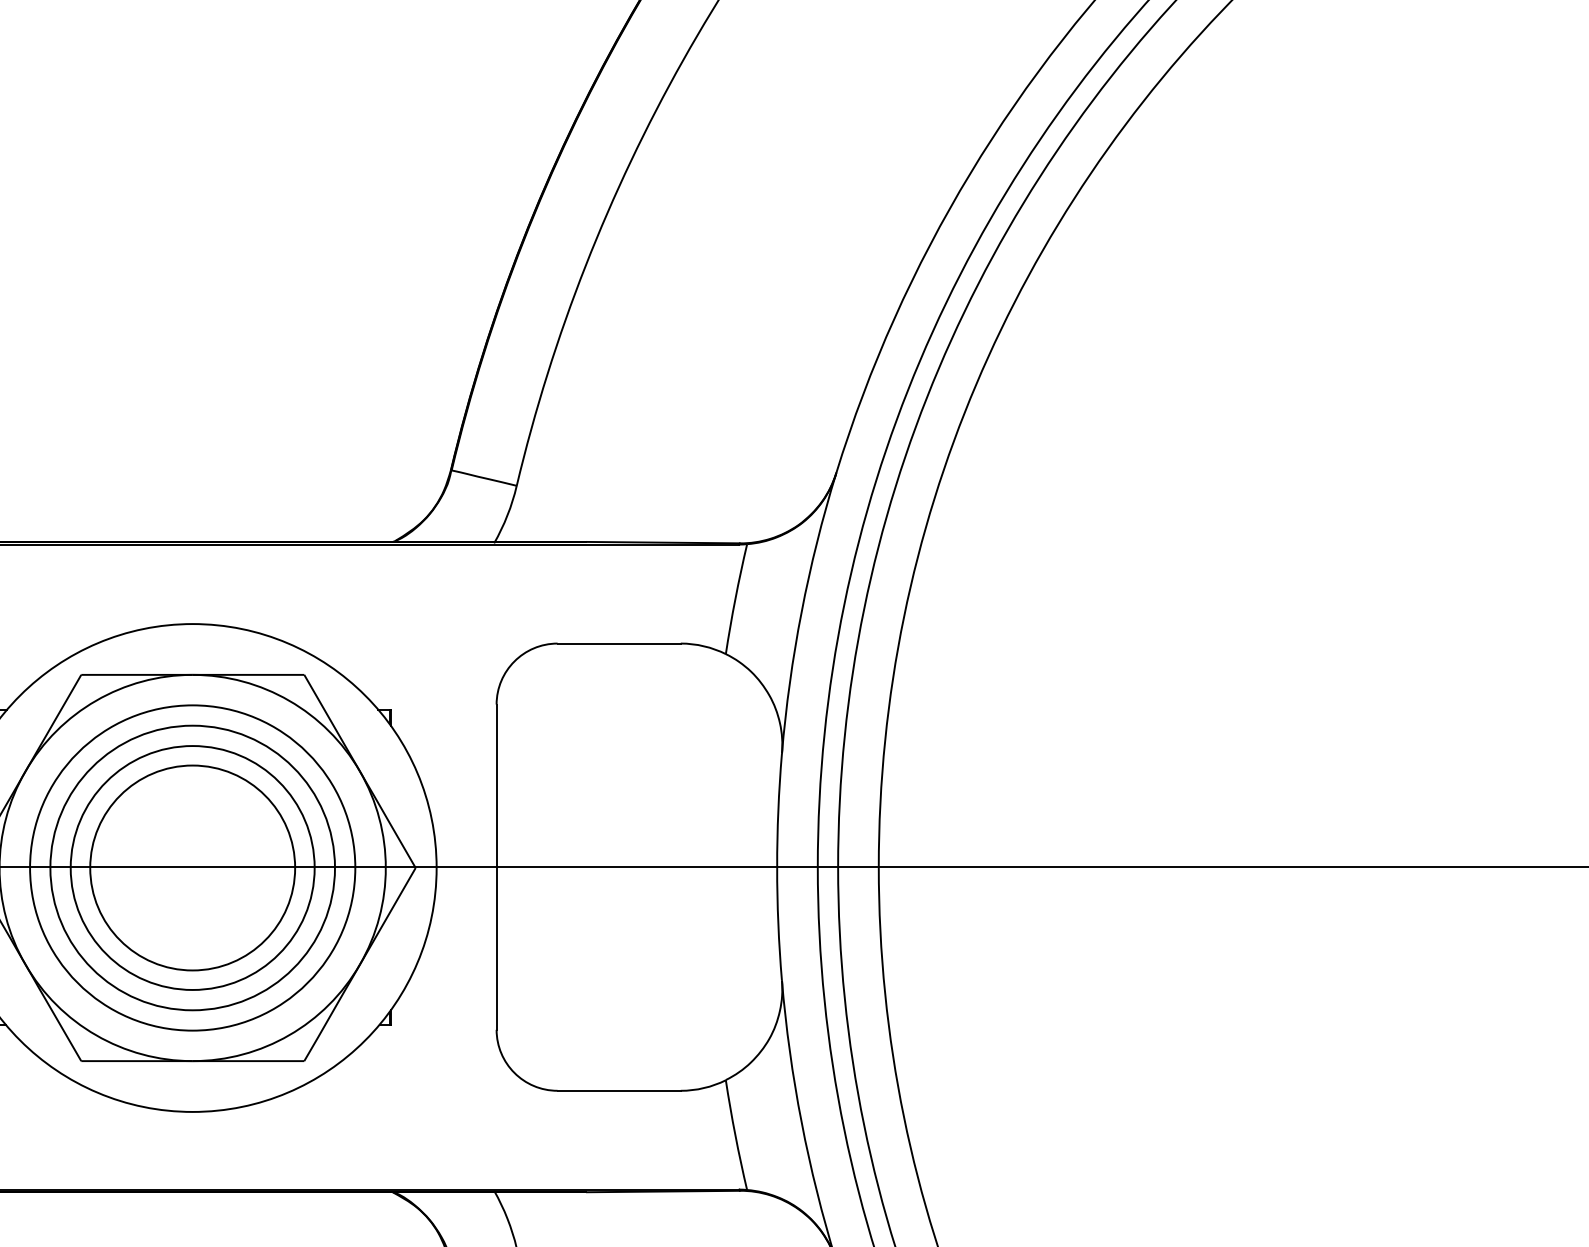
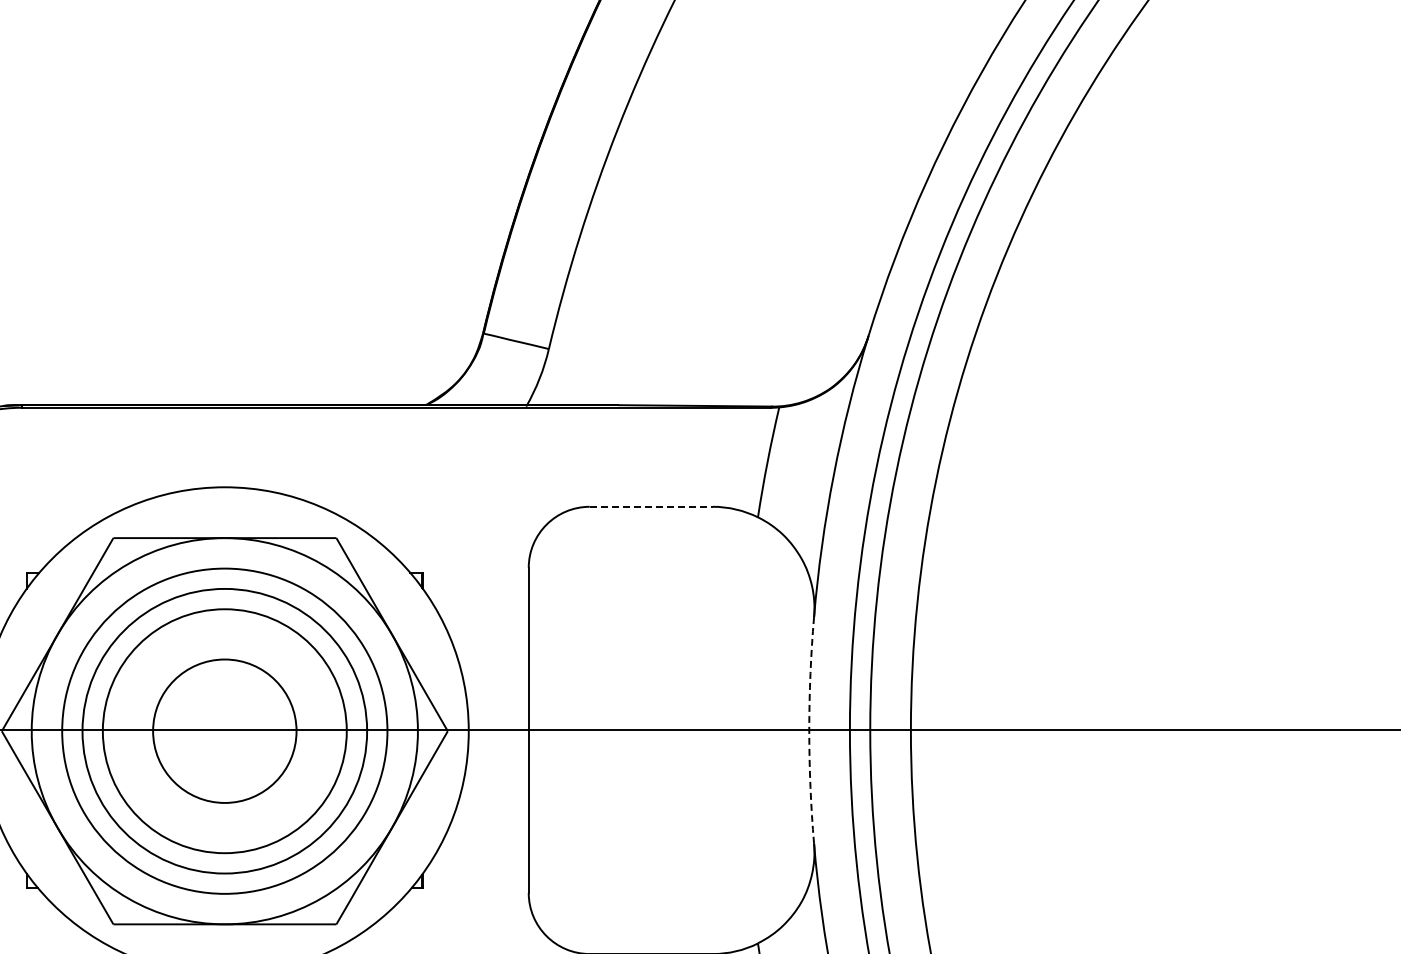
line: (619, 643) -> (651, 506), solid -> dashed
circle: (192, 867) -> (224, 730), size x0.7
arc: (777, 867) -> (809, 730), solid -> dashed

